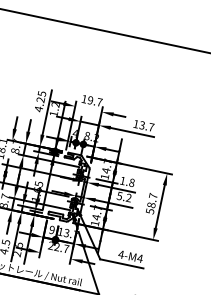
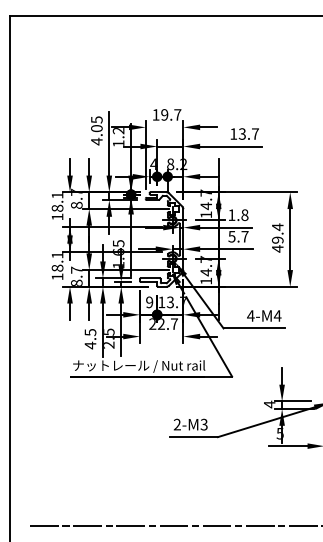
text: (40, 99) -> (96, 128), 4.25 -> 4.05
text: (128, 197) -> (244, 236), 5.2 -> 5.7
text: (151, 203) -> (277, 237), 58.7 -> 49.4

